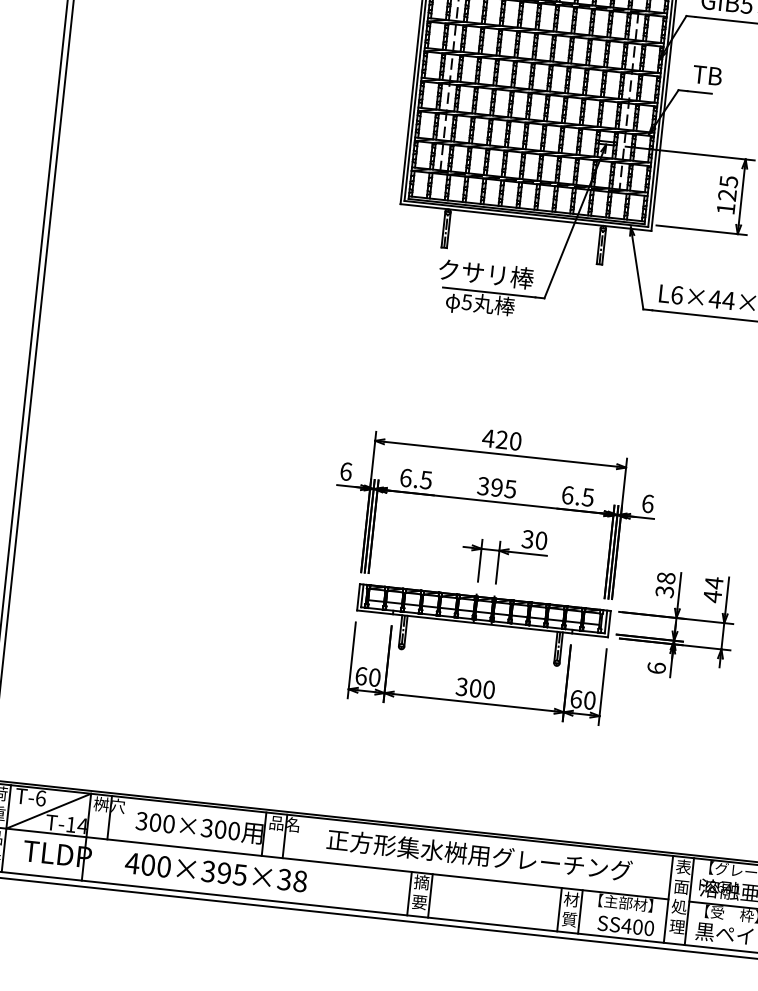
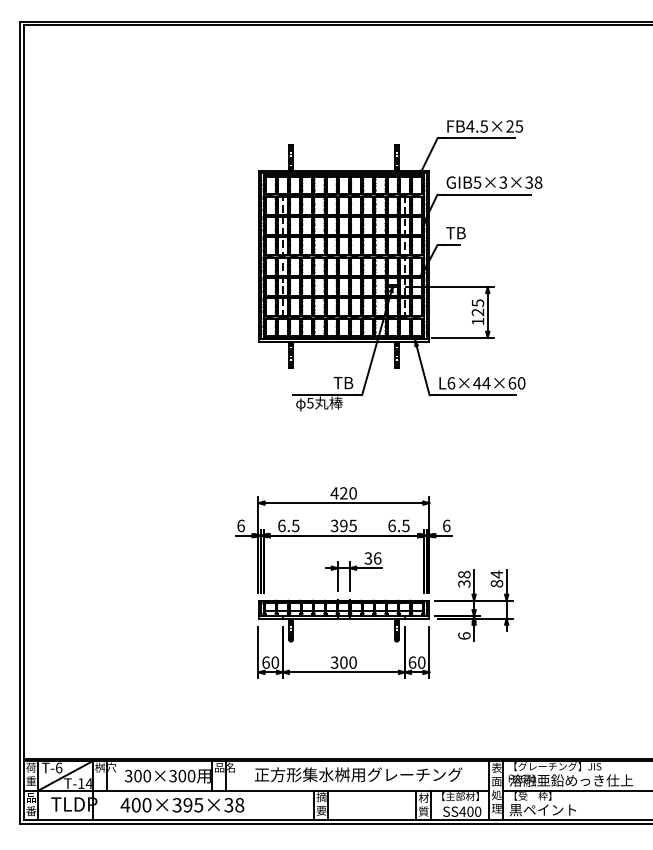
text: (486, 273) -> (321, 382), クサリ棒 -> TB
text: (541, 540) -> (377, 558), 30 -> 36
text: (712, 596) -> (496, 583), 44 -> 84

